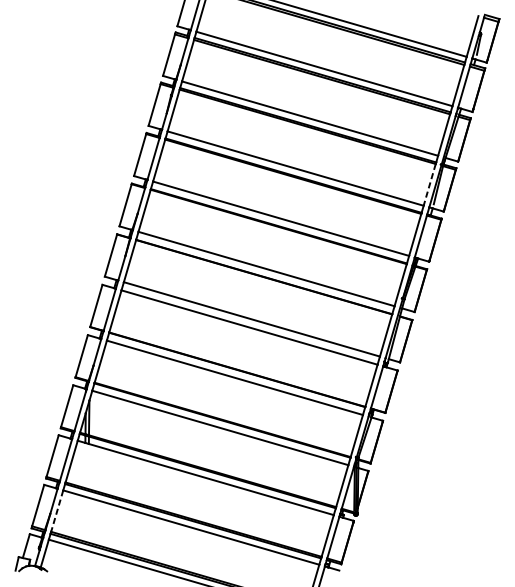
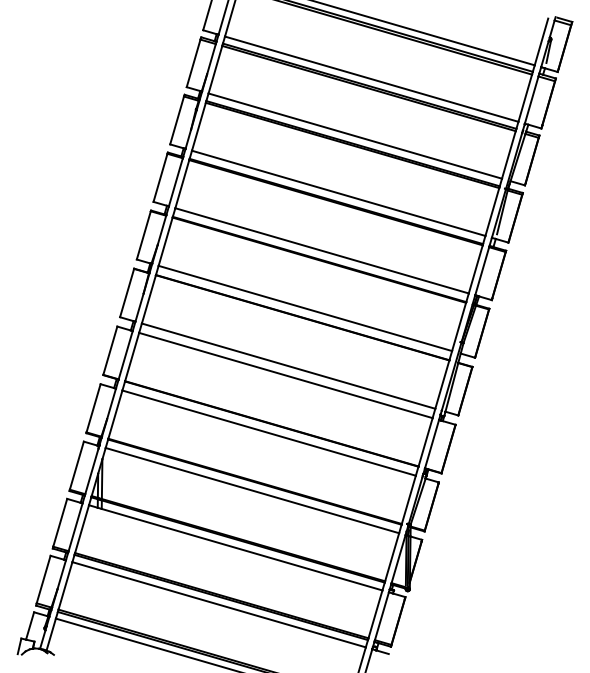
line: (429, 185) -> (492, 212), dashed -> solid
line: (57, 510) -> (65, 585), dashed -> solid

